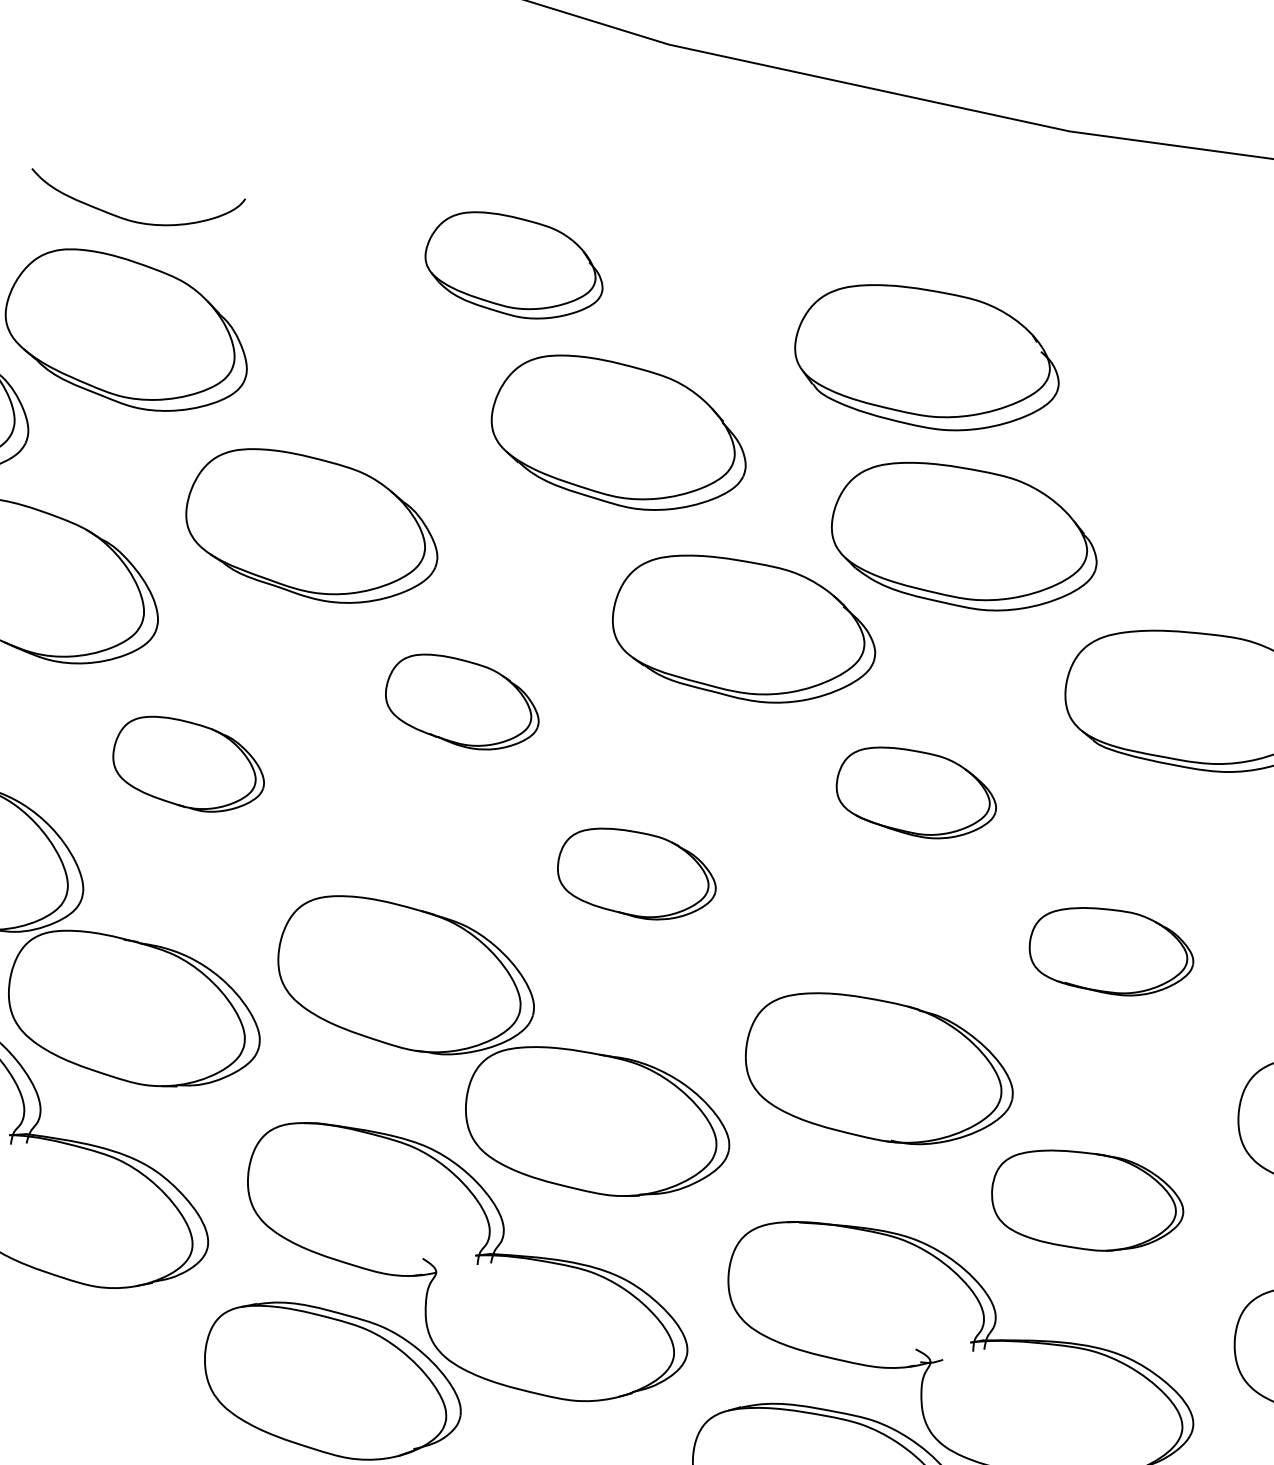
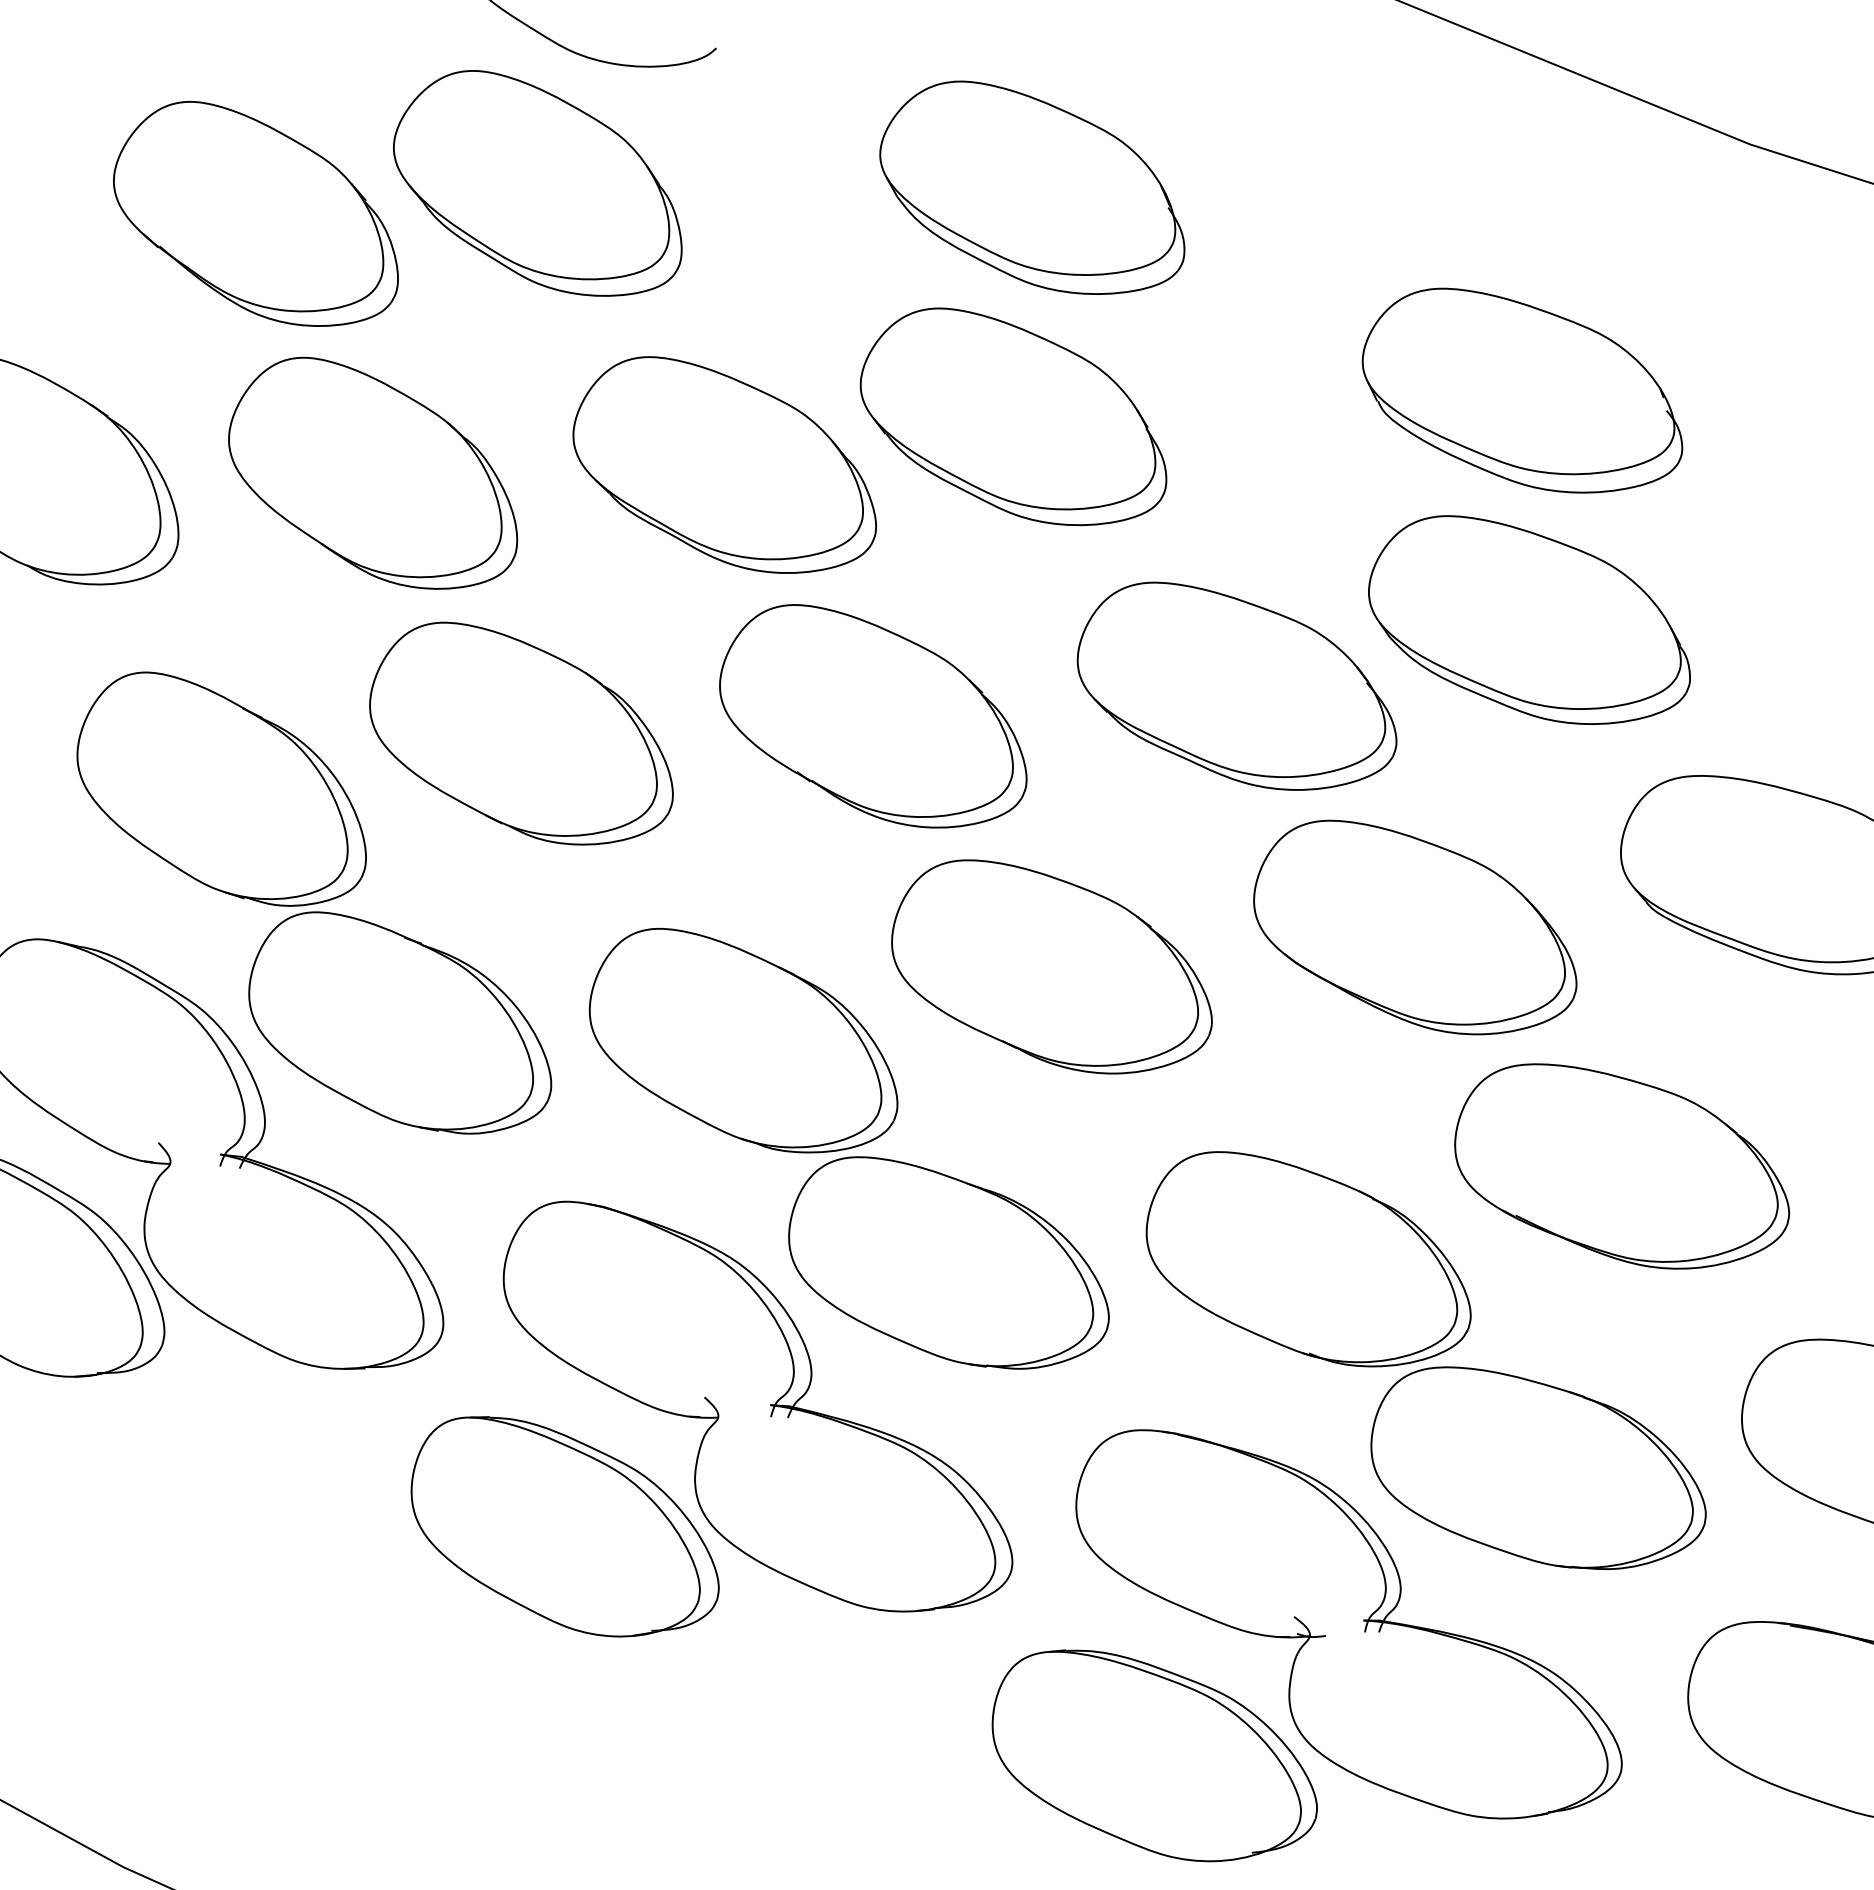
part: (512, 264) -> (1032, 187), size x1.43
part: (616, 431) -> (1013, 416), moved
part: (461, 701) -> (873, 716), size x1.67
part: (187, 763) -> (521, 733), size x1.67
part: (915, 791) -> (1415, 927), size x1.67
part: (635, 872) -> (1051, 966), size x1.67
part: (1110, 950) -> (1622, 1166), size x1.67
part: (1086, 1199) -> (1538, 1468), size x1.43

